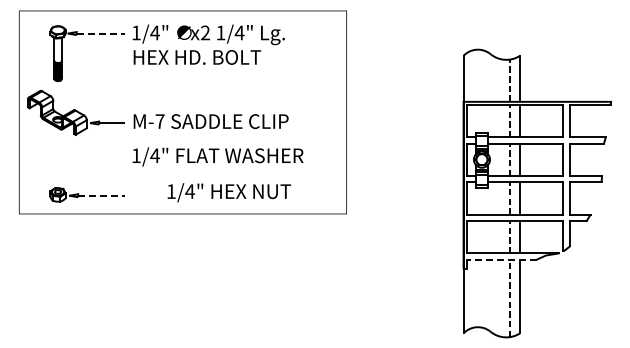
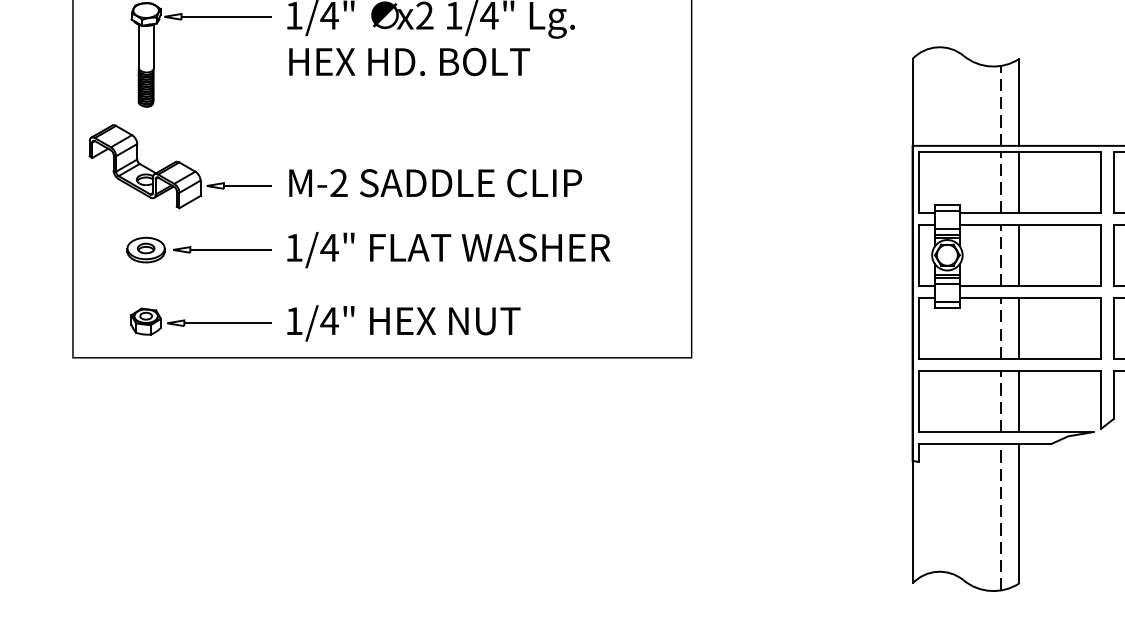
line: (100, 33) -> (226, 16), dashed -> solid
text: (159, 121) -> (337, 183), M-7 -> M-2
part: (85, 156) -> (198, 249), added
text: (229, 192) -> (404, 322), moved
line: (101, 195) -> (228, 322), dashed -> solid
line: (501, 259) -> (984, 443), dashed -> solid

